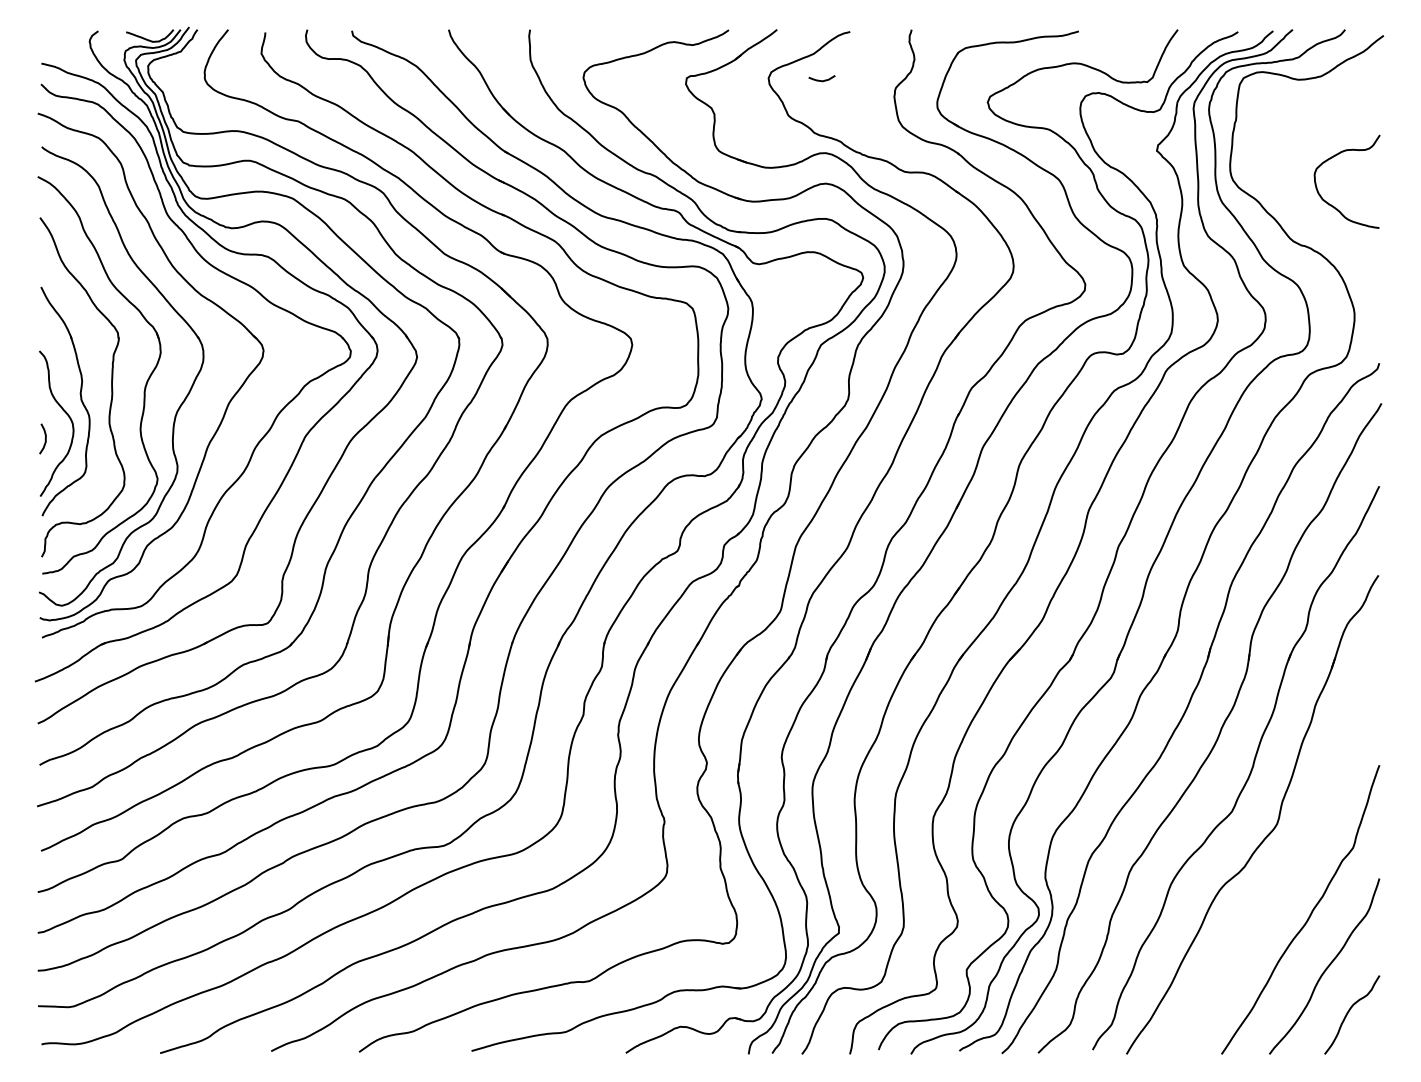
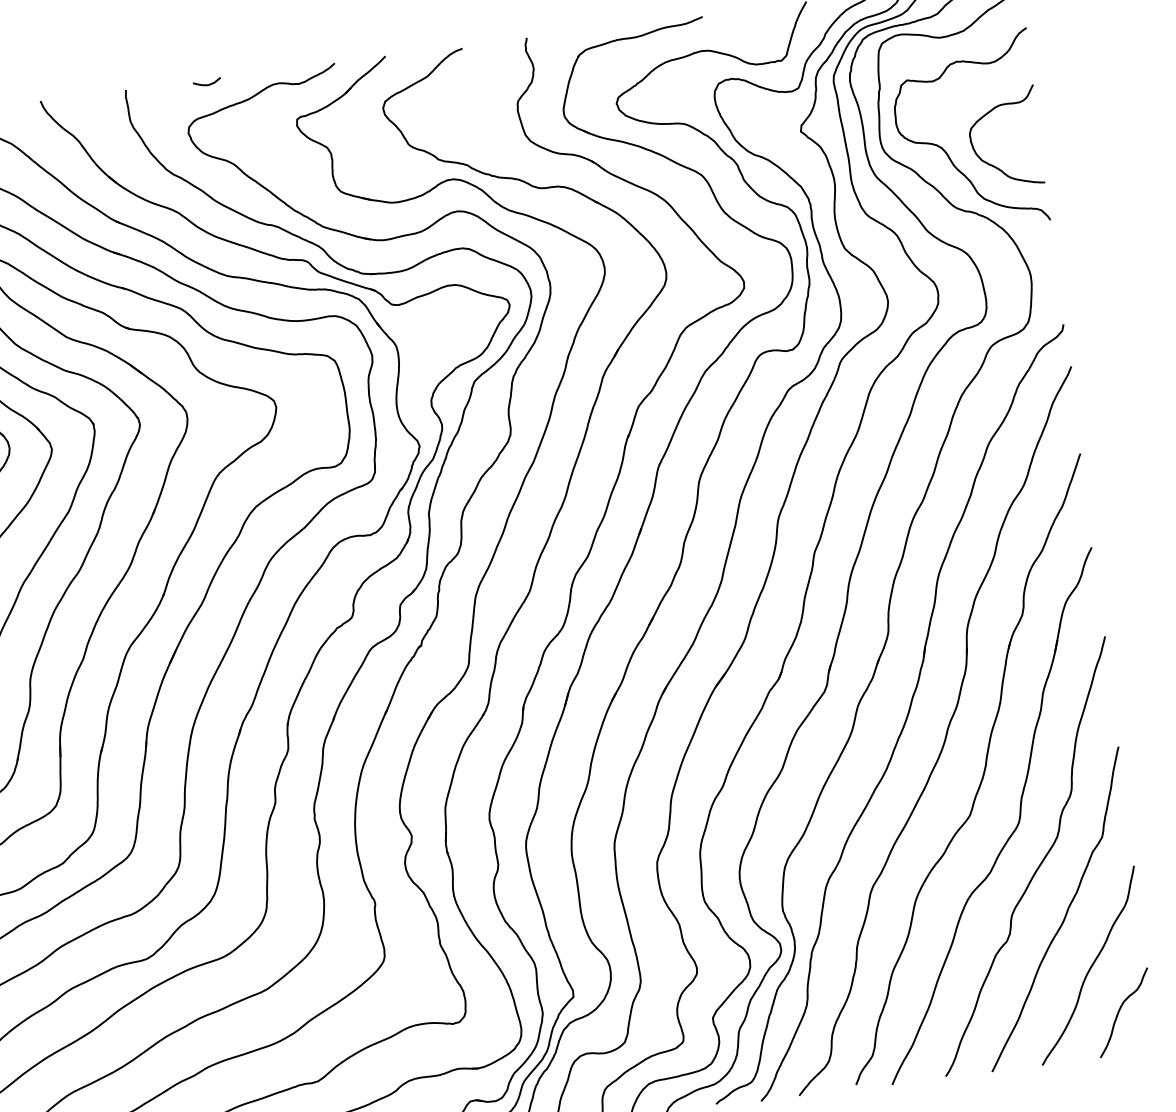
curve: (821, 80) -> (206, 84), moved
curve: (1290, 186) -> (946, 150), added
curve: (1289, 867) -> (1037, 866), added

